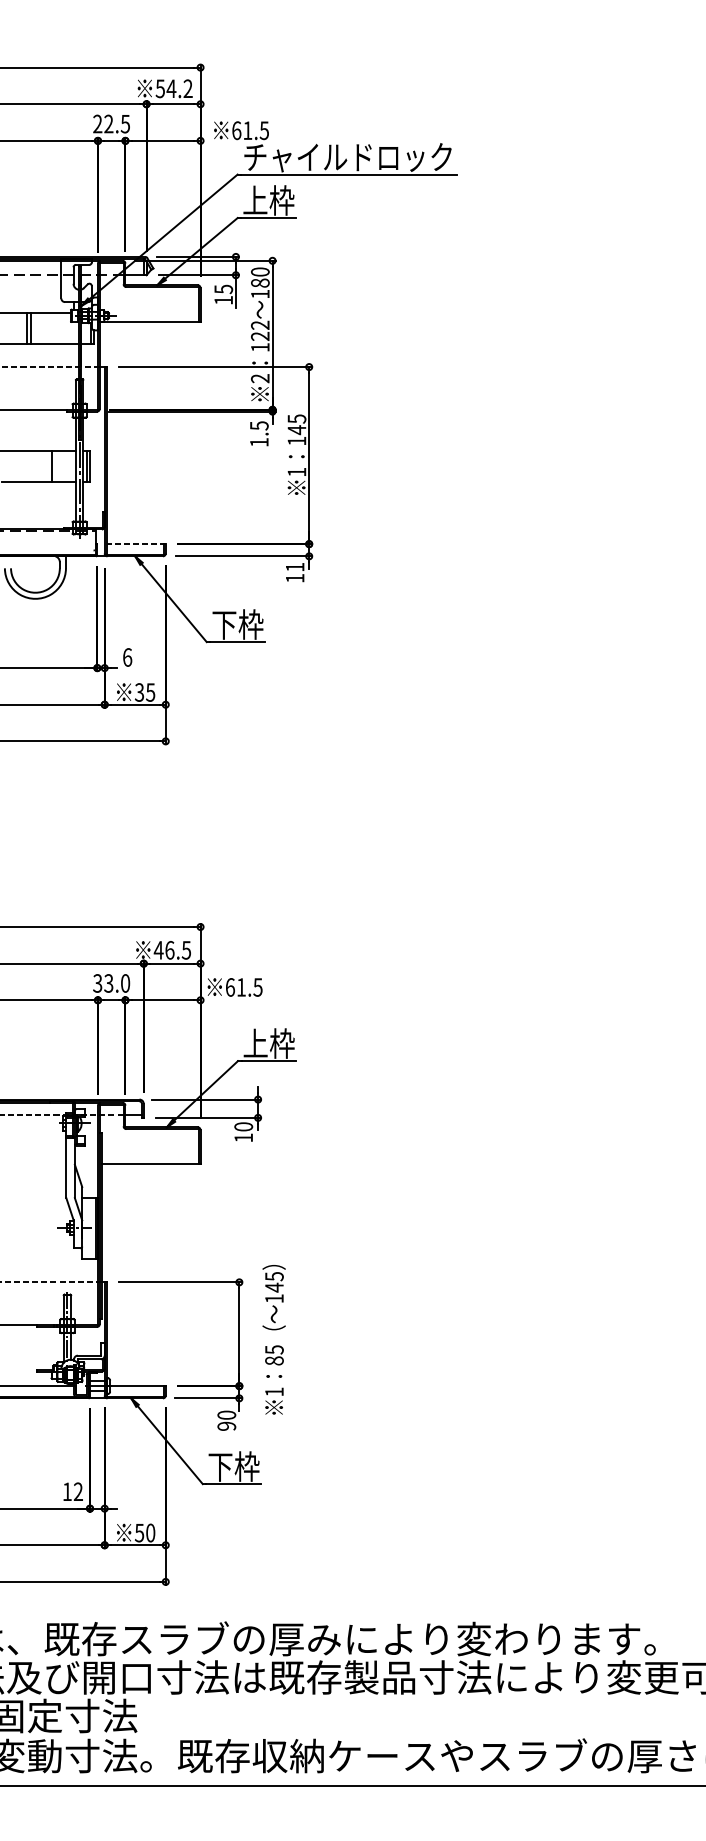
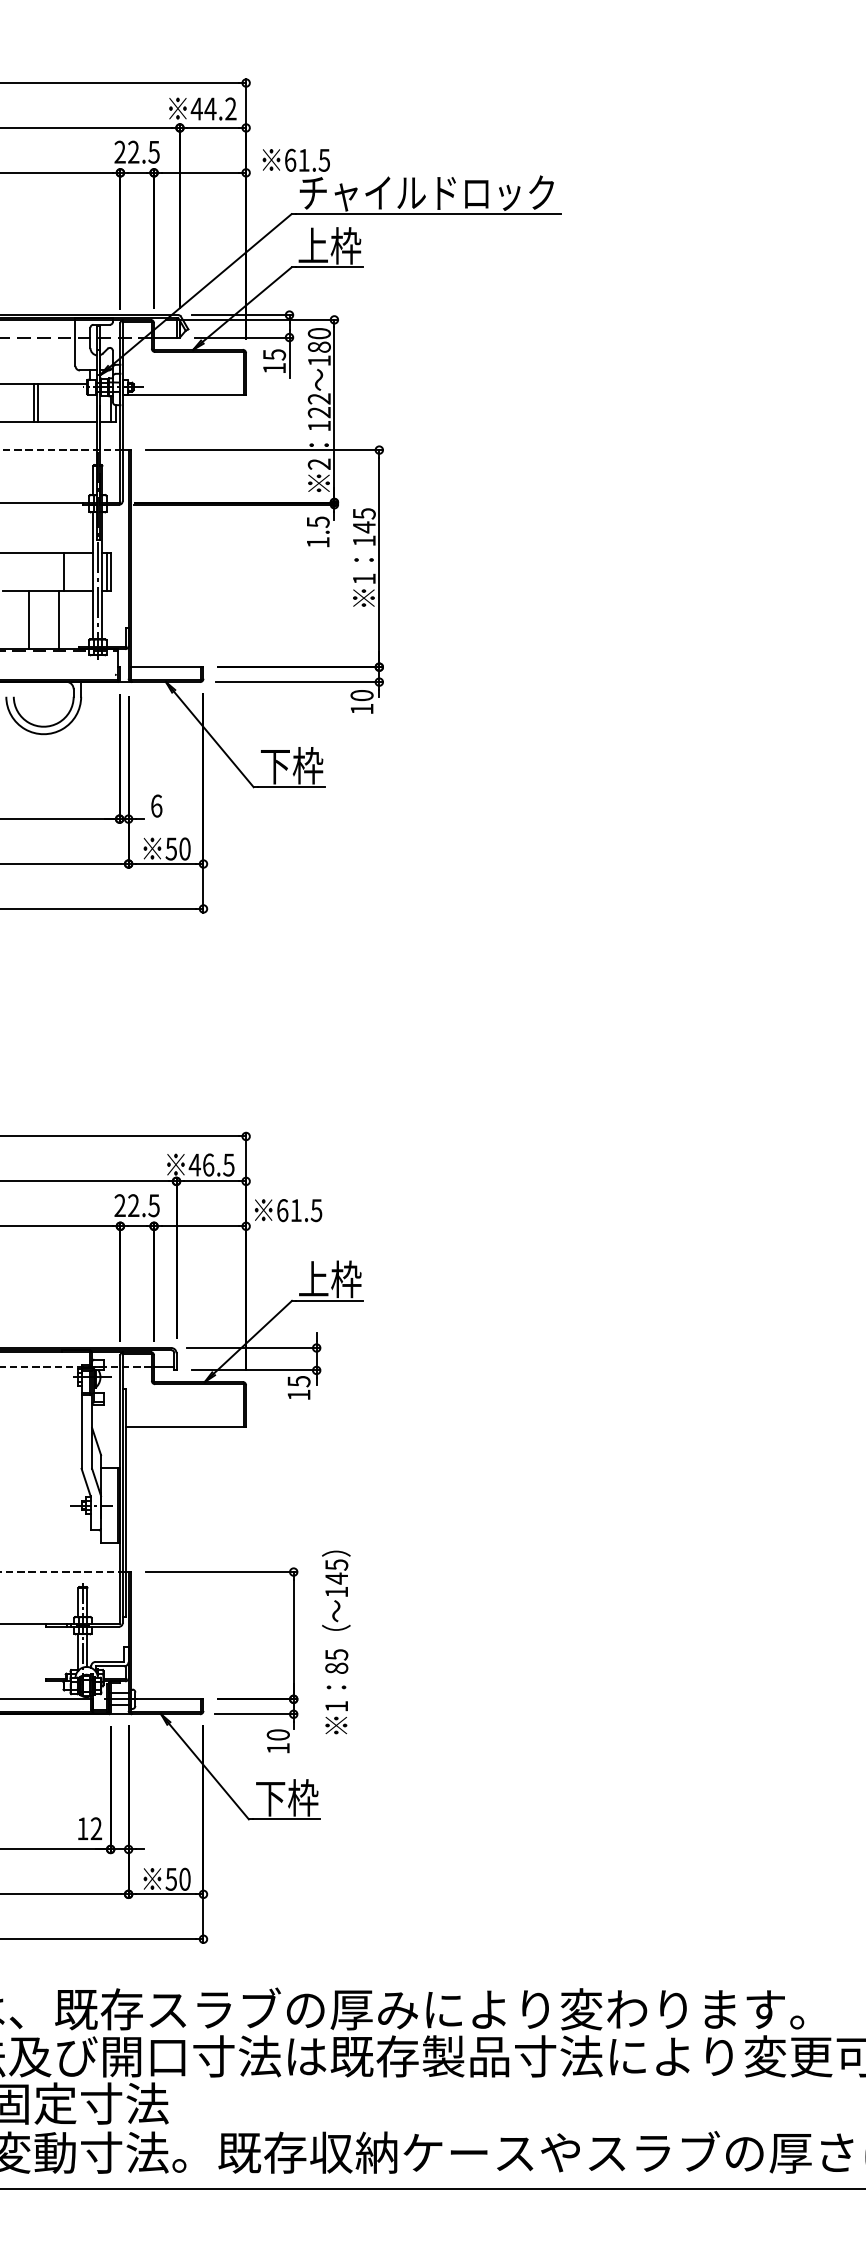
text: (160, 88) -> (196, 108), 54.2 -> 44.2
line: (23, 505) -> (28, 619), added
line: (47, 505) -> (58, 619), added
line: (135, 544) -> (166, 667), dashed -> solid
text: (294, 567) -> (361, 695), 11 -> 10
text: (145, 692) -> (178, 848), 35 -> 50
text: (111, 983) -> (136, 1205), 33.0 -> 22.5
text: (243, 1126) -> (298, 1381), 10 -> 15
text: (226, 1426) -> (277, 1748), 90 -> 10

